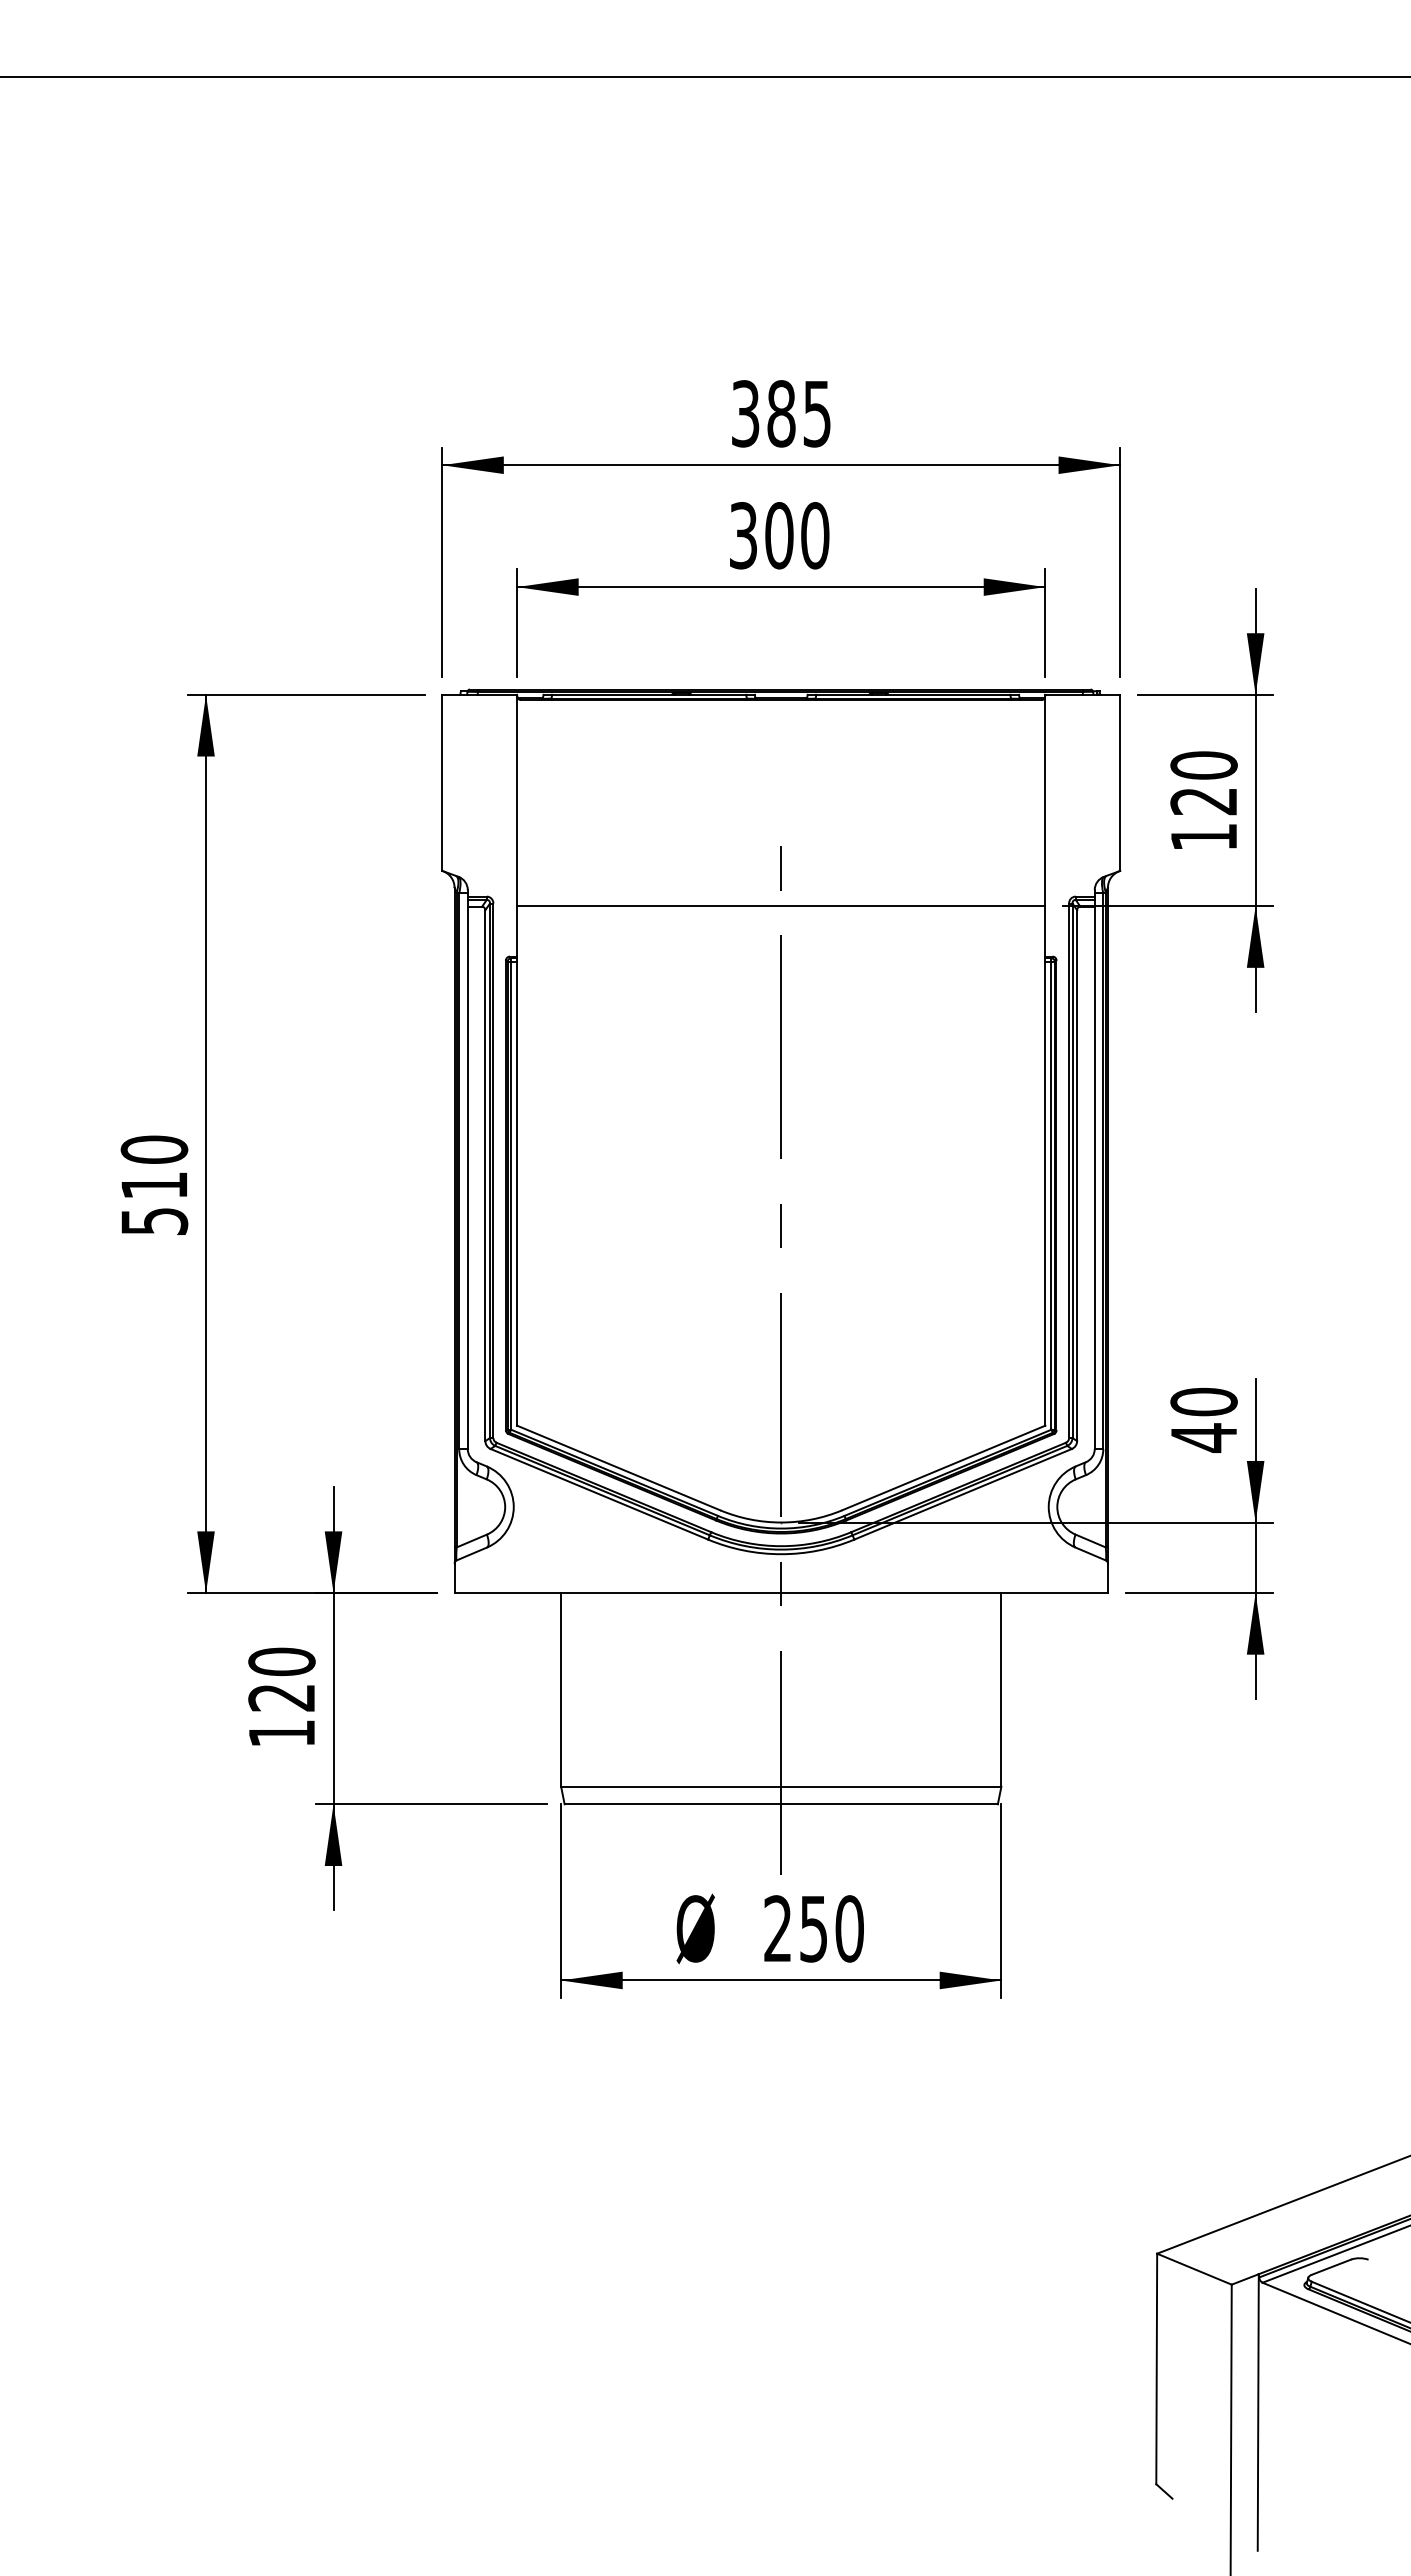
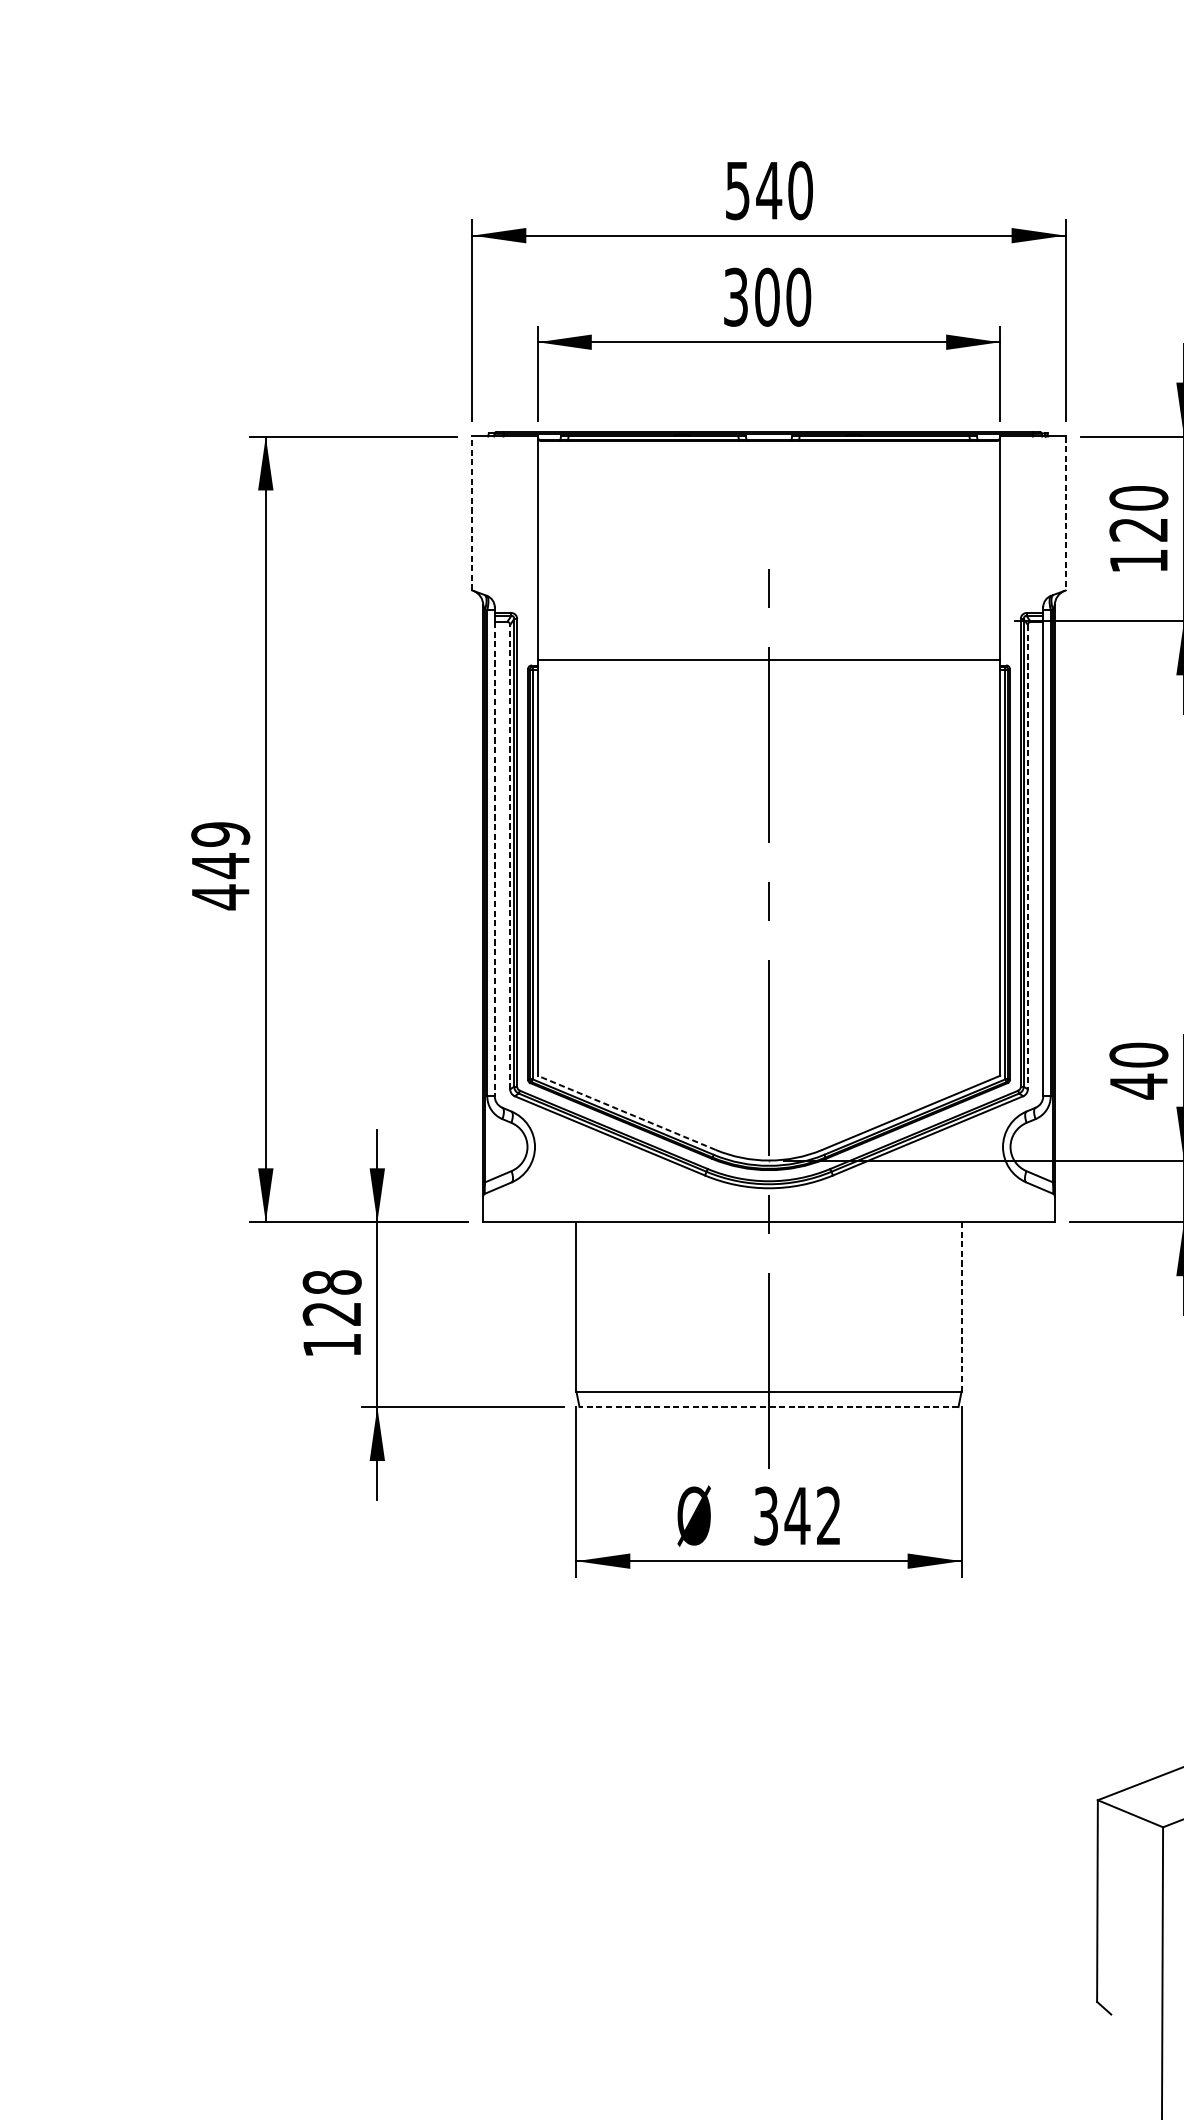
text: (781, 413) -> (769, 190), 385 -> 540
line: (442, 782) -> (472, 513), solid -> dashed
line: (1120, 783) -> (1065, 514), solid -> dashed
line: (781, 906) -> (769, 660), moved
line: (485, 1175) -> (510, 856), solid -> dashed
line: (1077, 1176) -> (1028, 857), solid -> dashed
line: (467, 1178) -> (494, 859), solid -> dashed
text: (154, 1185) -> (220, 865), 510 -> 449
line: (618, 1467) -> (626, 1112), solid -> dashed
text: (281, 1661) -> (331, 1282), 120 -> 128
line: (1001, 1689) -> (961, 1306), solid -> dashed
line: (781, 1804) -> (769, 1407), solid -> dashed
text: (813, 1928) -> (797, 1515), 250 -> 342

